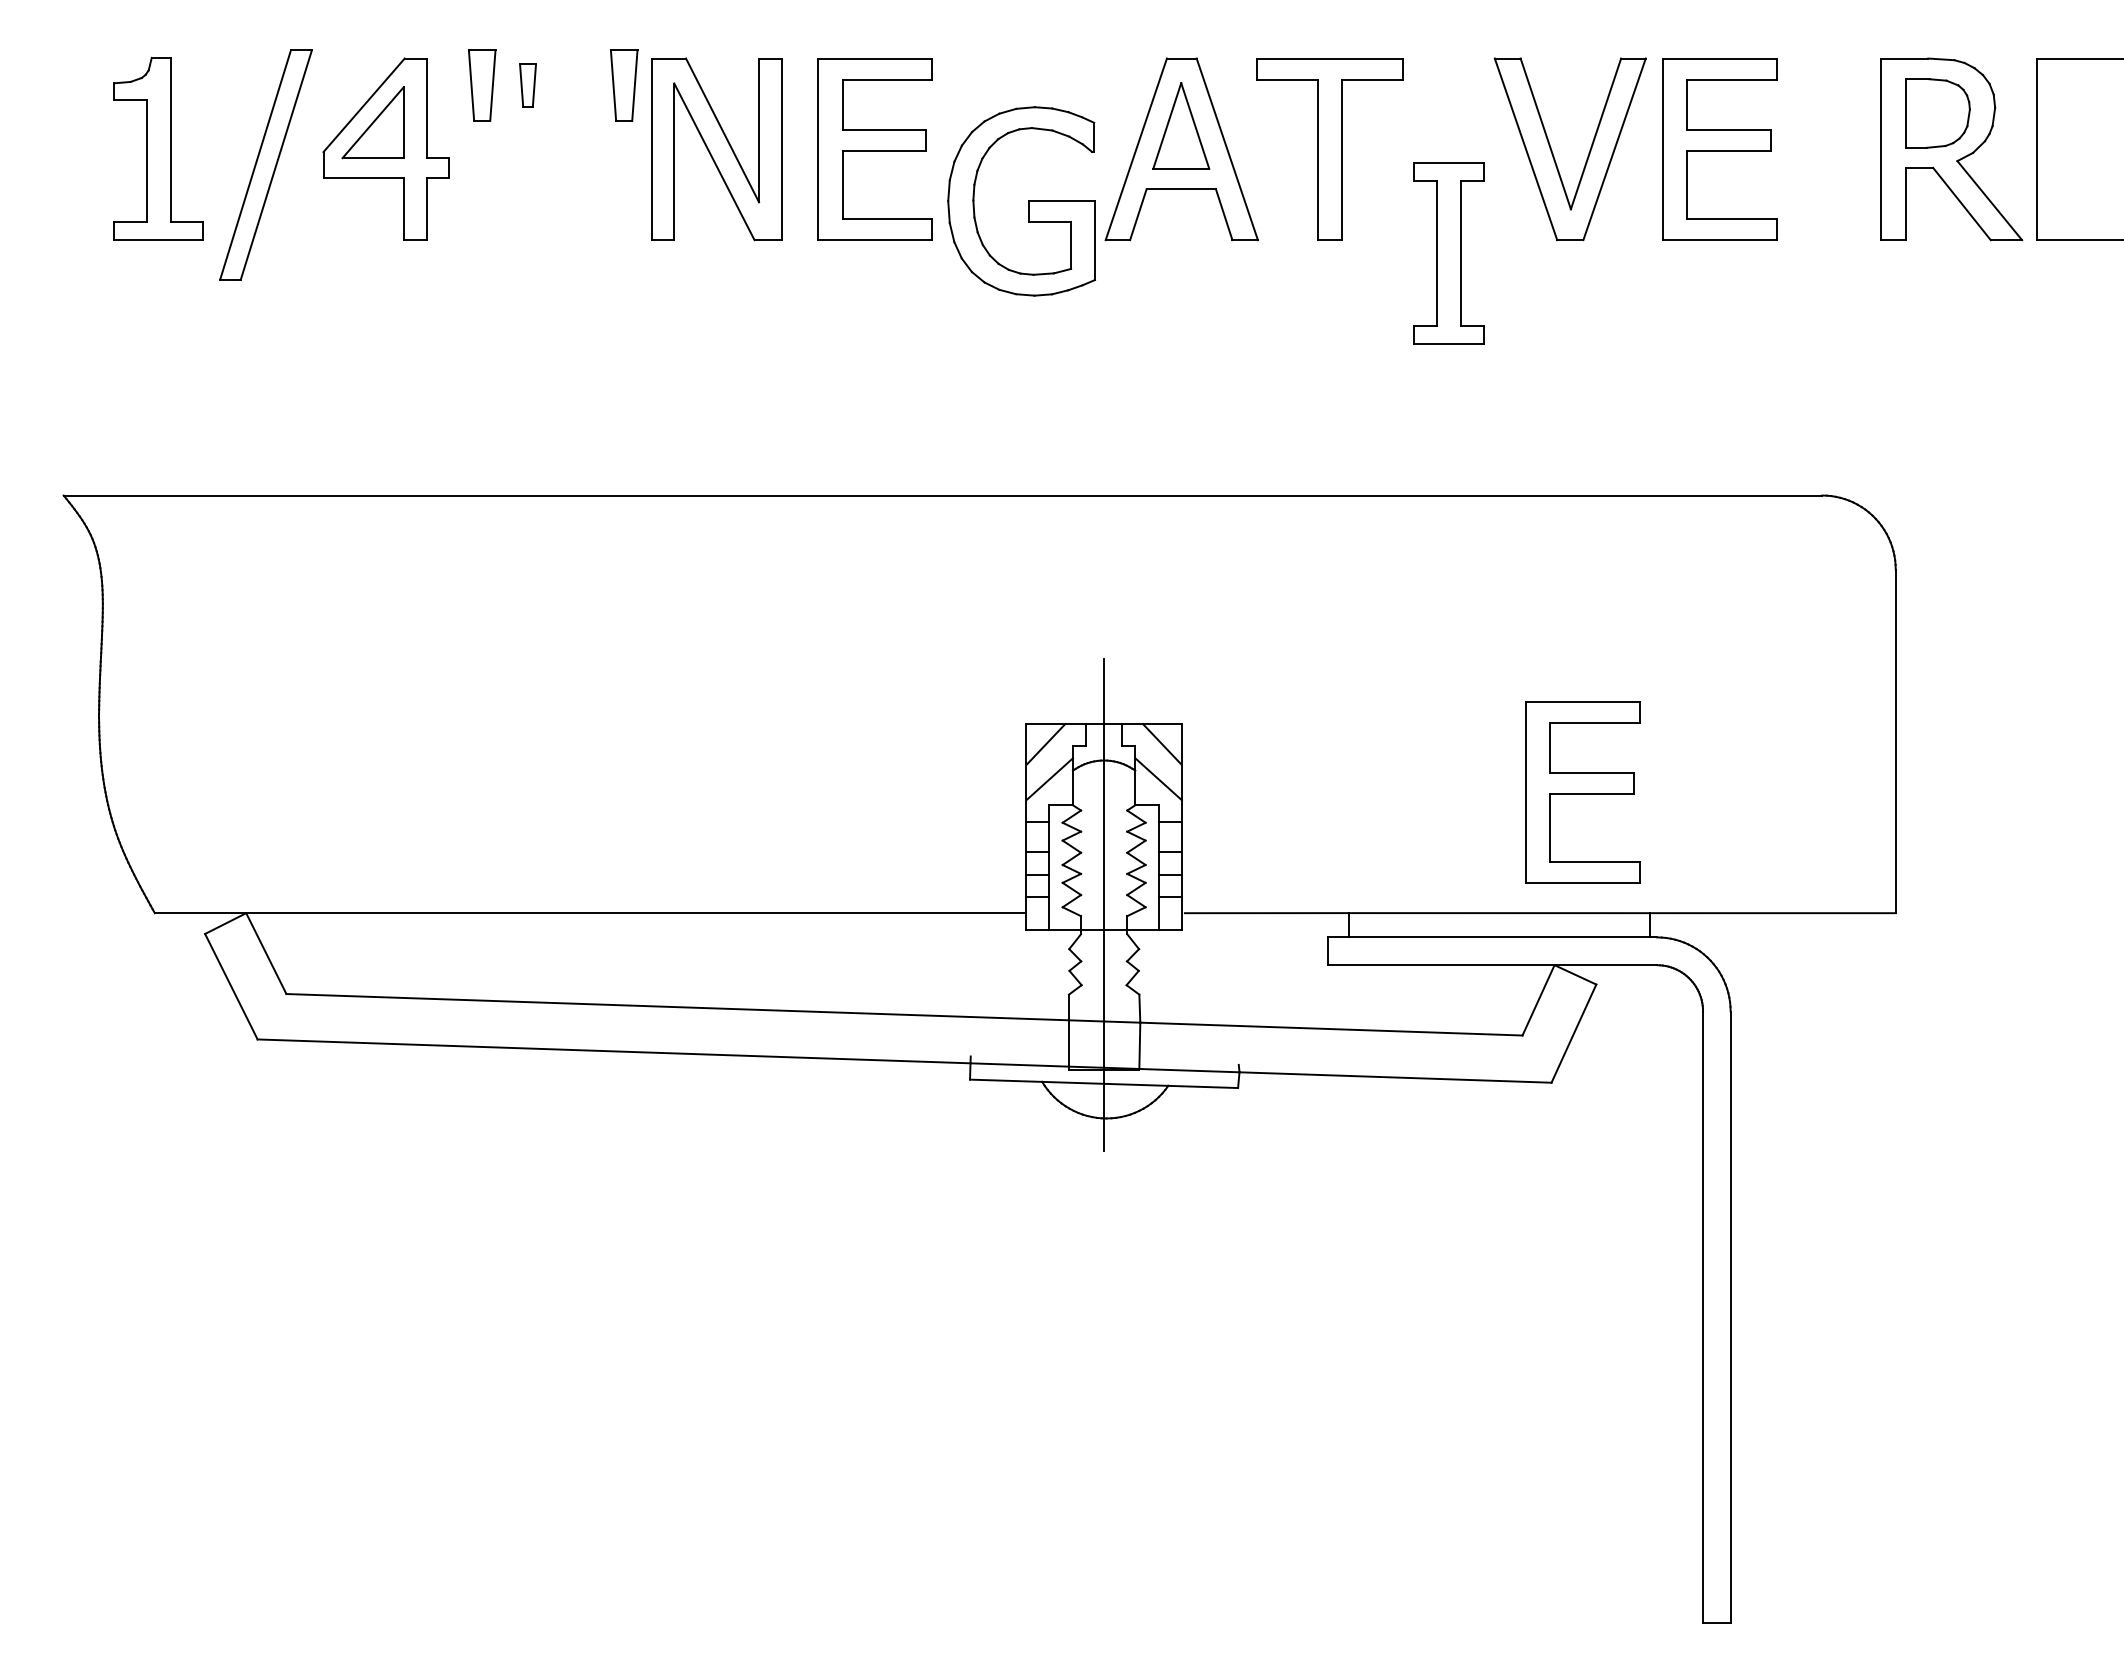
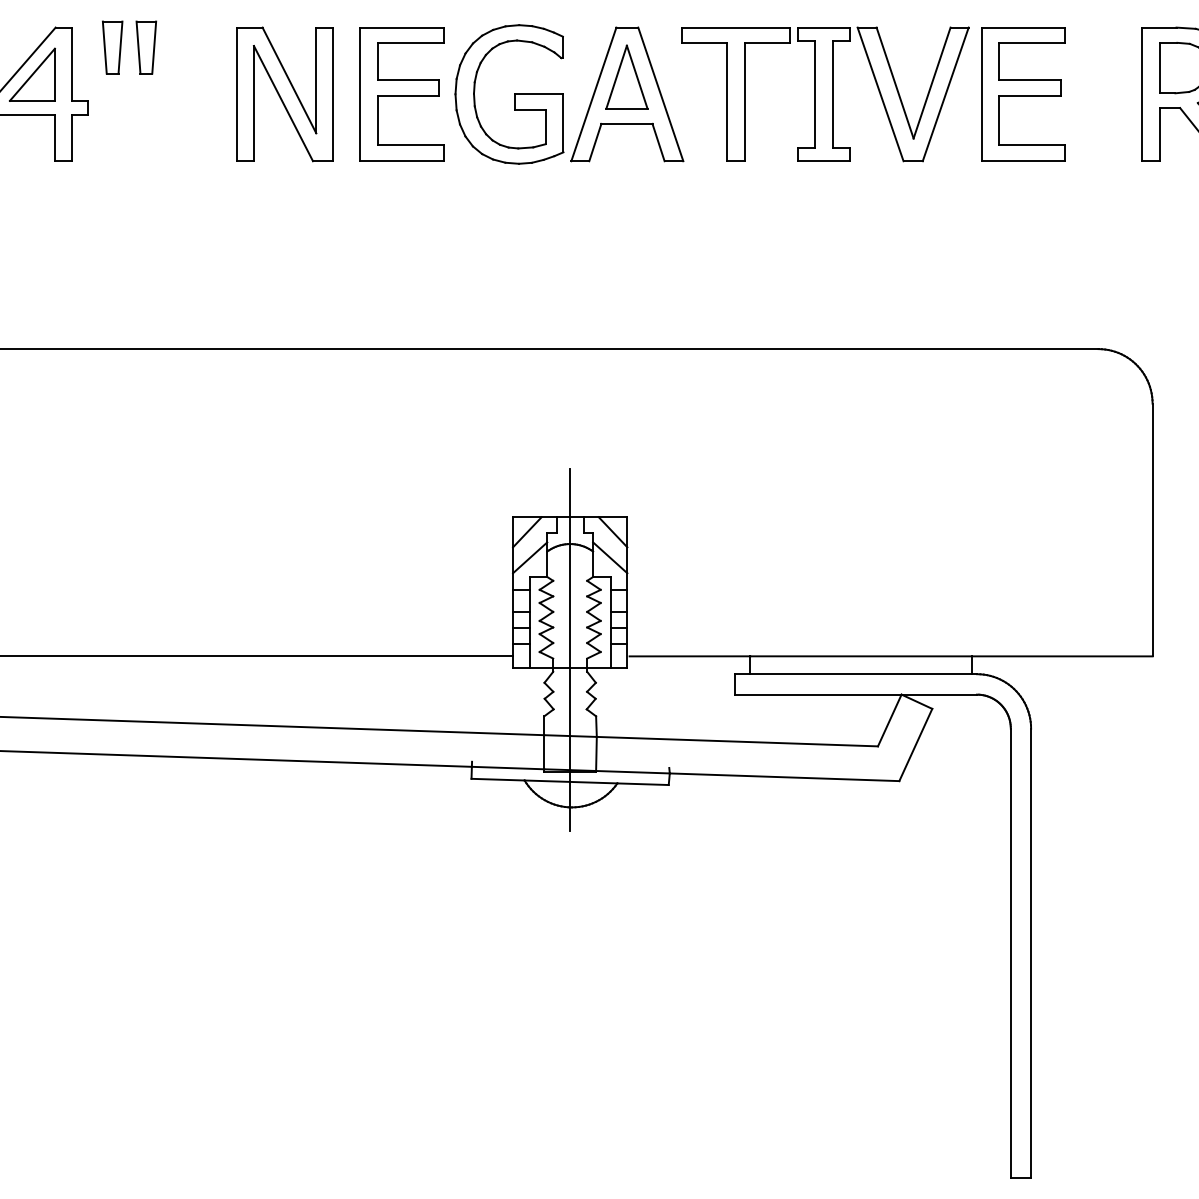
part: (527, 85) -> (145, 47), size x1.67
part: (624, 85) -> (217, 47), removed
part: (1028, 201) -> (514, 94), moved
part: (1448, 253) -> (823, 94), moved
part: (1582, 792) -> (922, 567), removed

